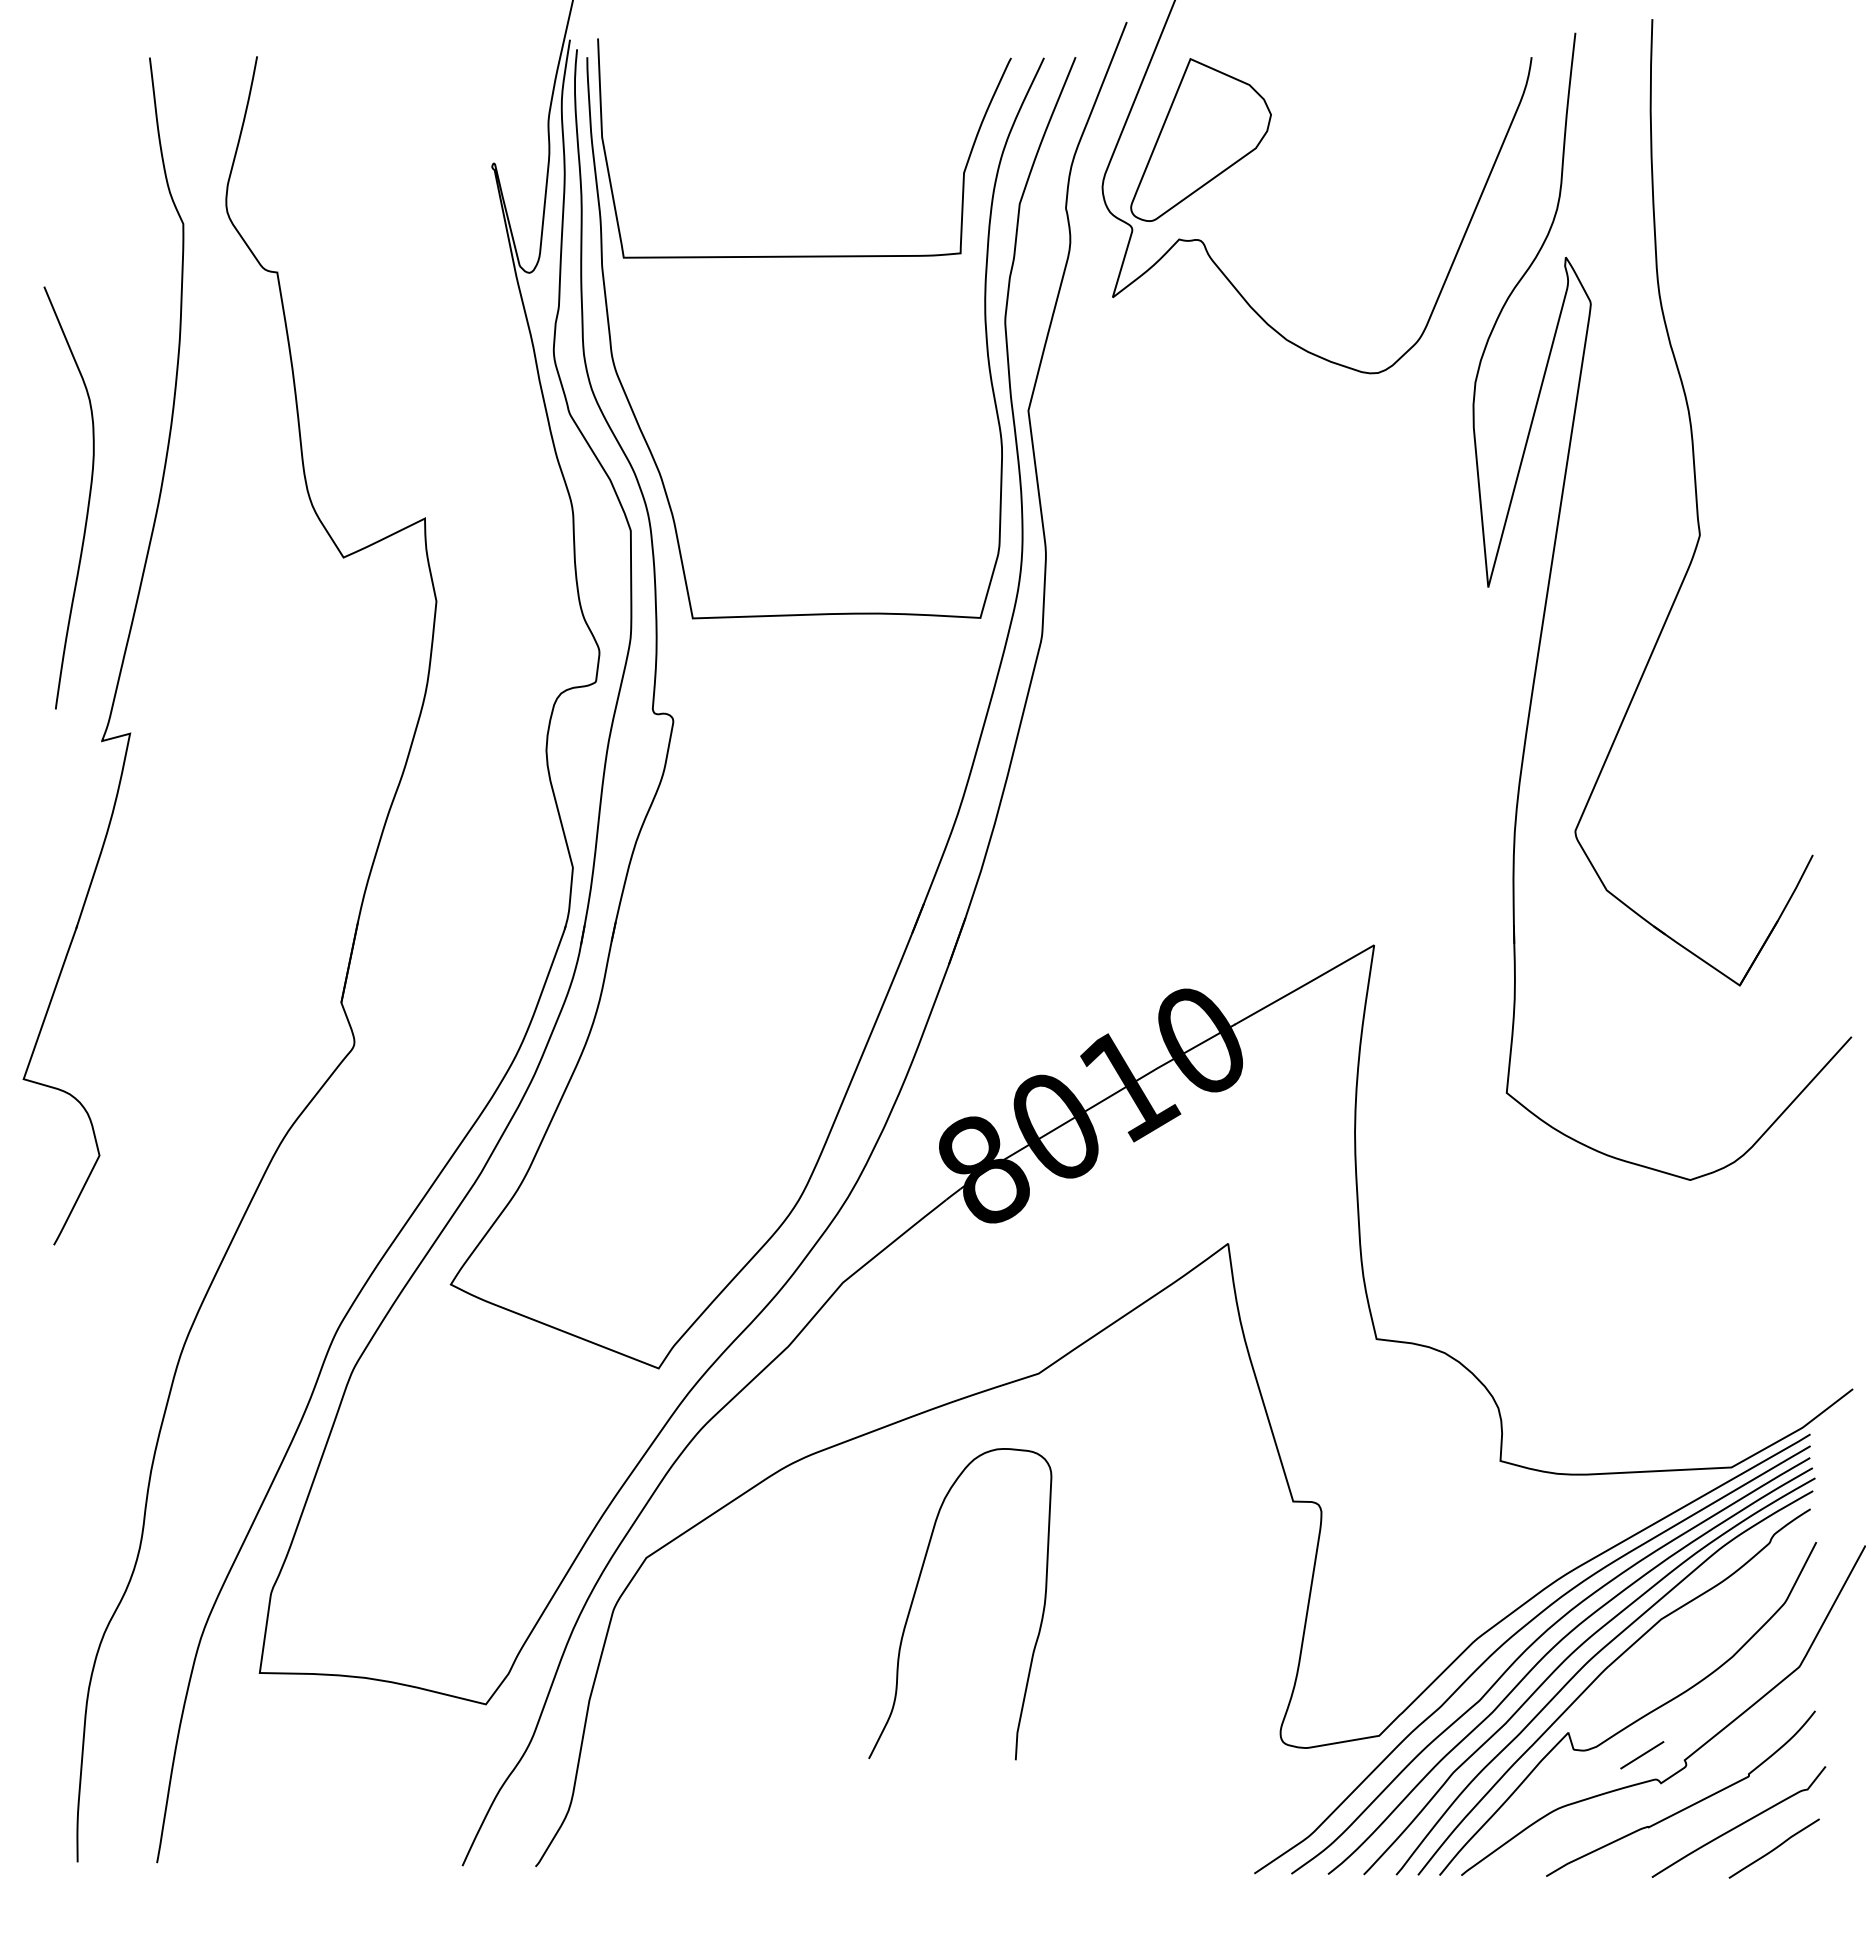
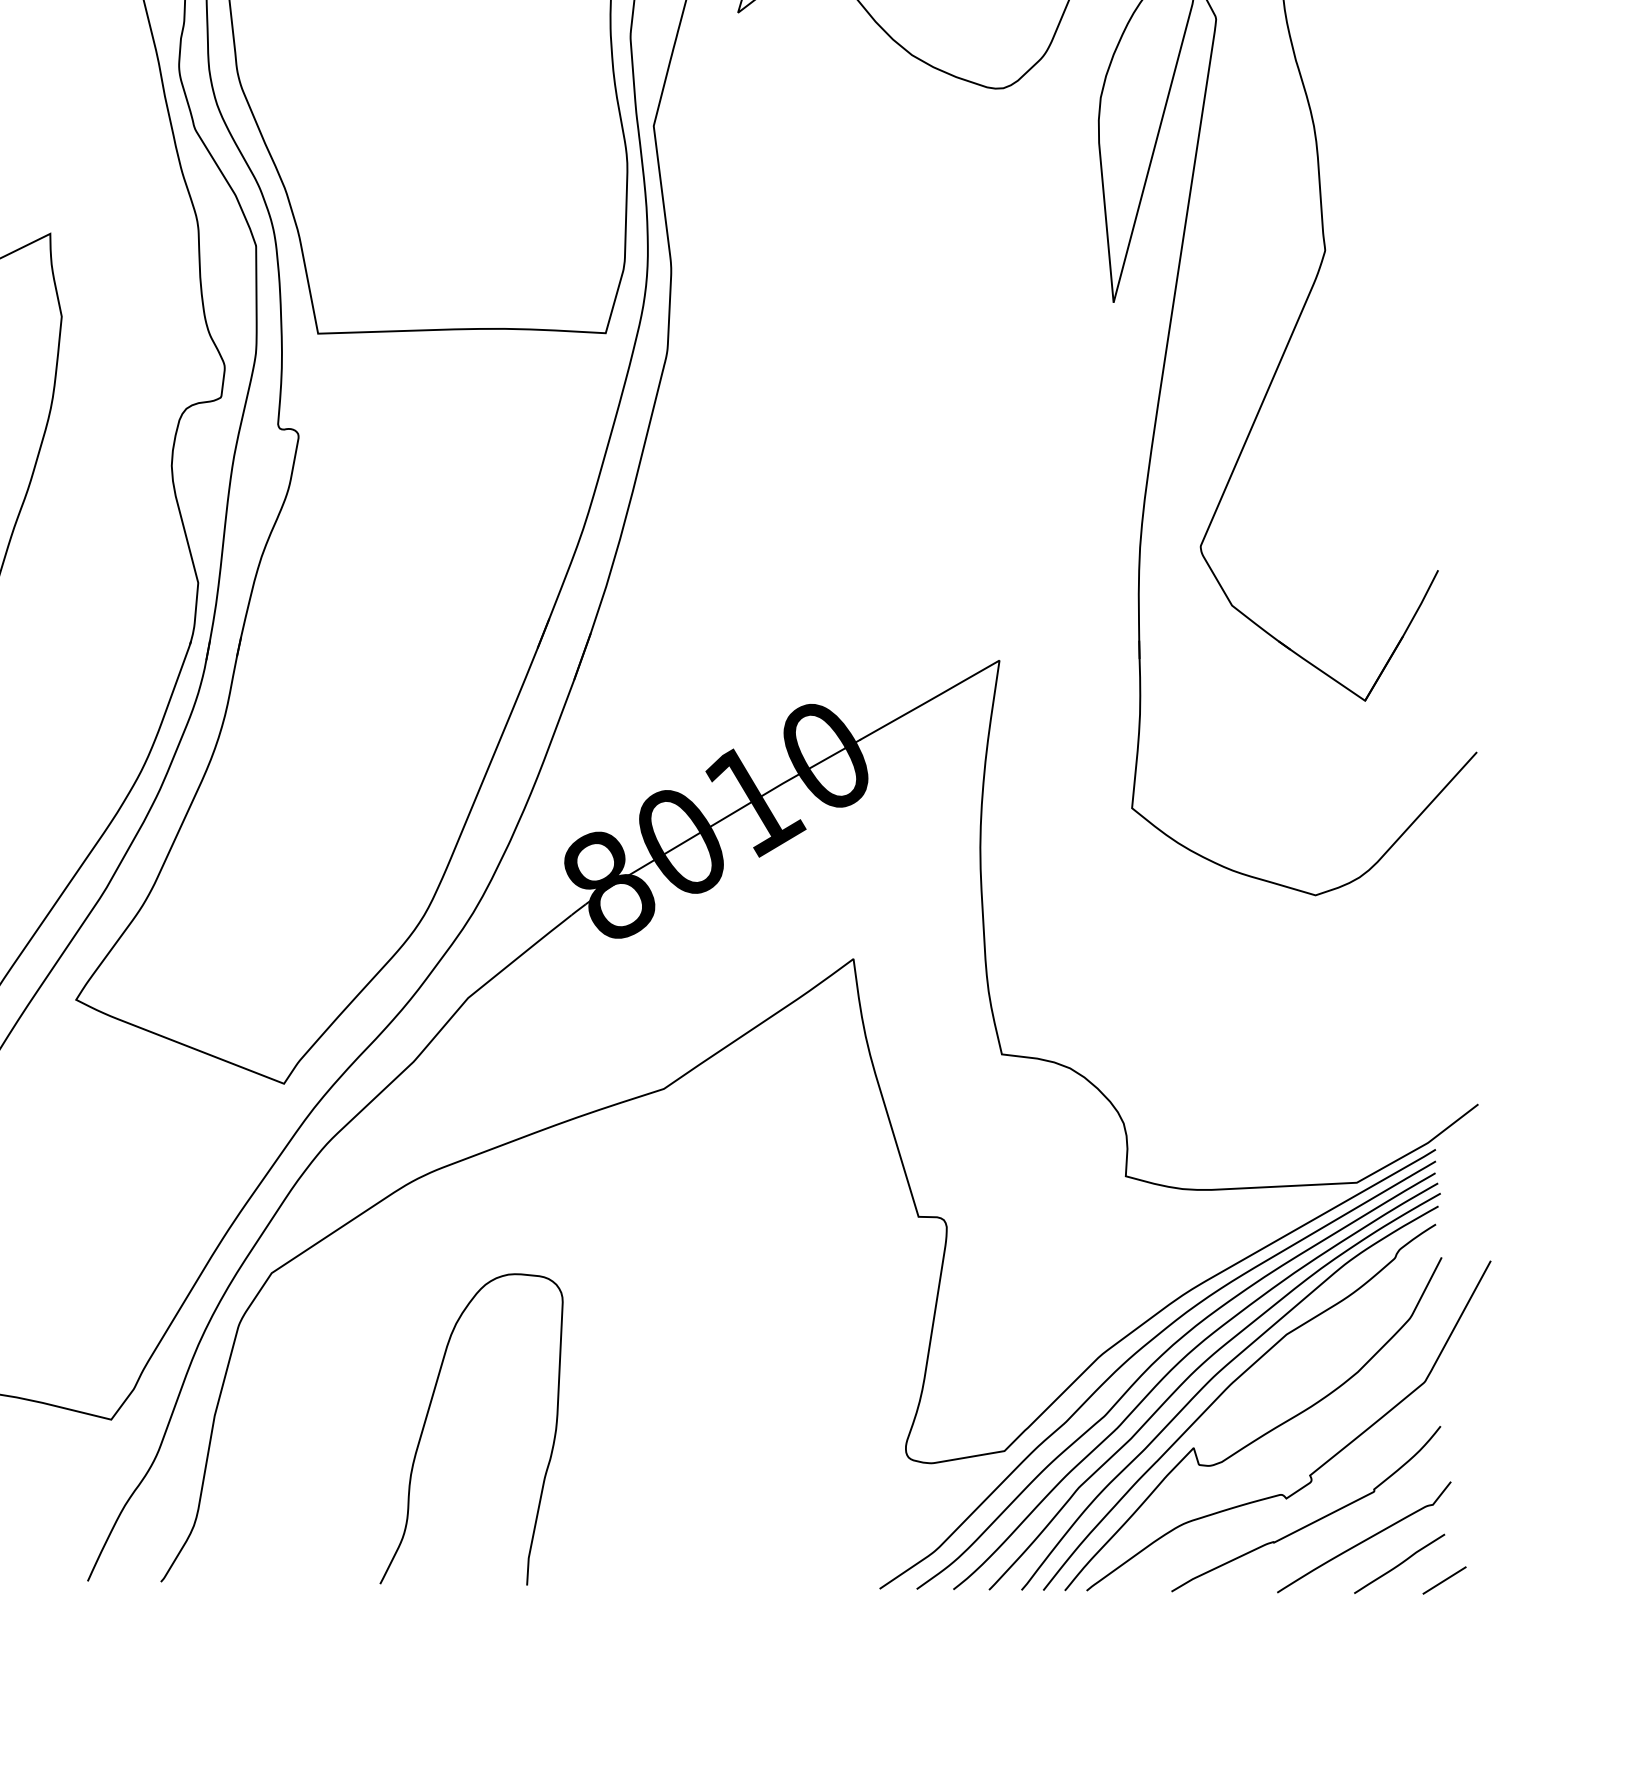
curve: (917, 1588) -> (428, 1413), moved
line: (1642, 1755) -> (1444, 1580), moved

